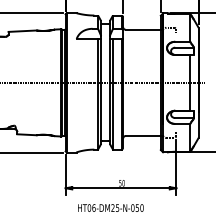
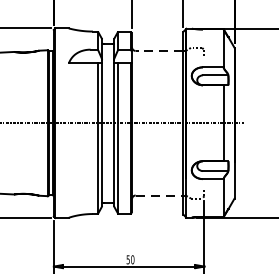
line: (143, 29) -> (159, 50), solid -> dashed
line: (143, 136) -> (159, 196), solid -> dashed

